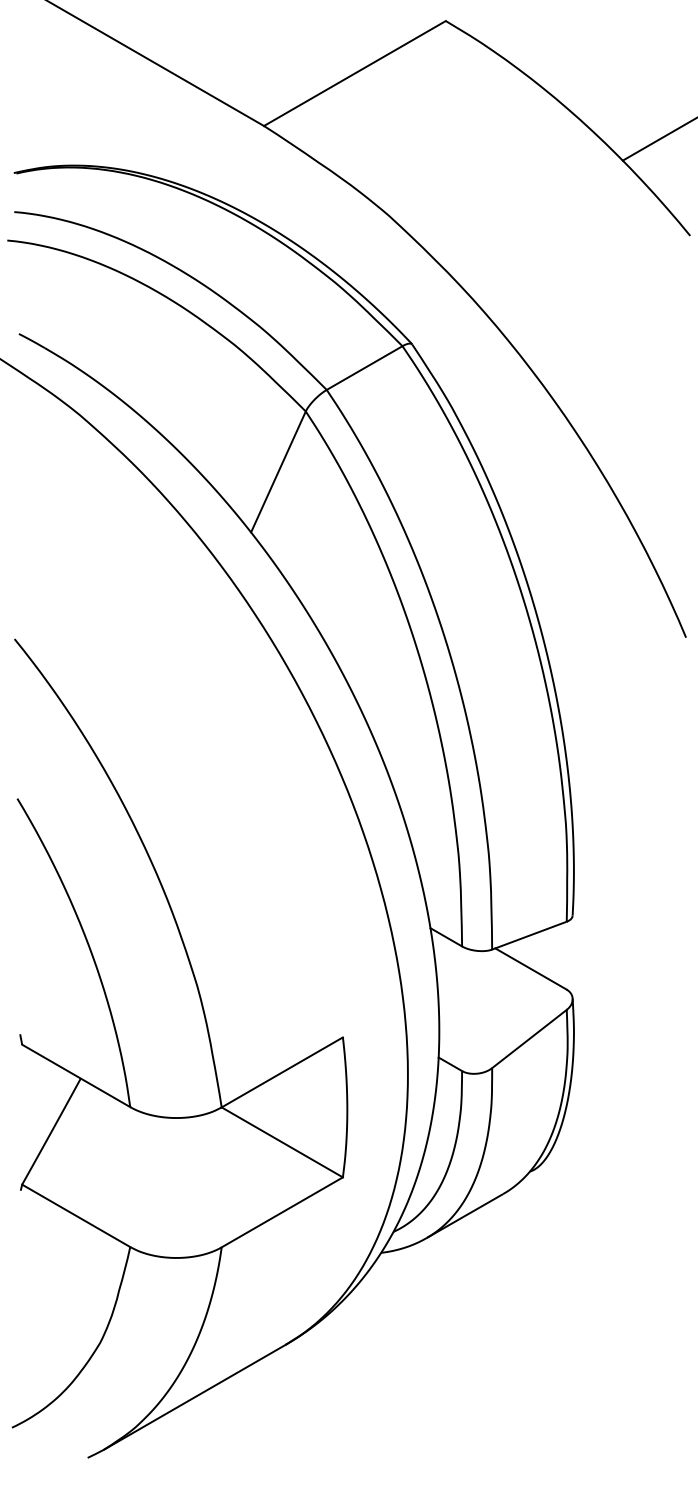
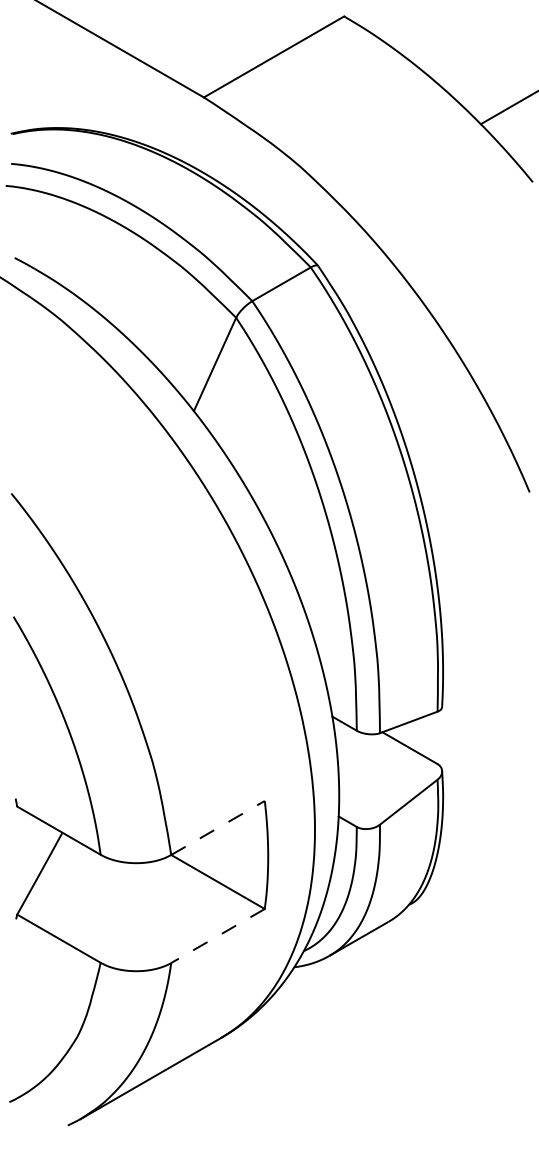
line: (282, 1072) -> (218, 828), solid -> dashed
line: (282, 1212) -> (218, 936), solid -> dashed

